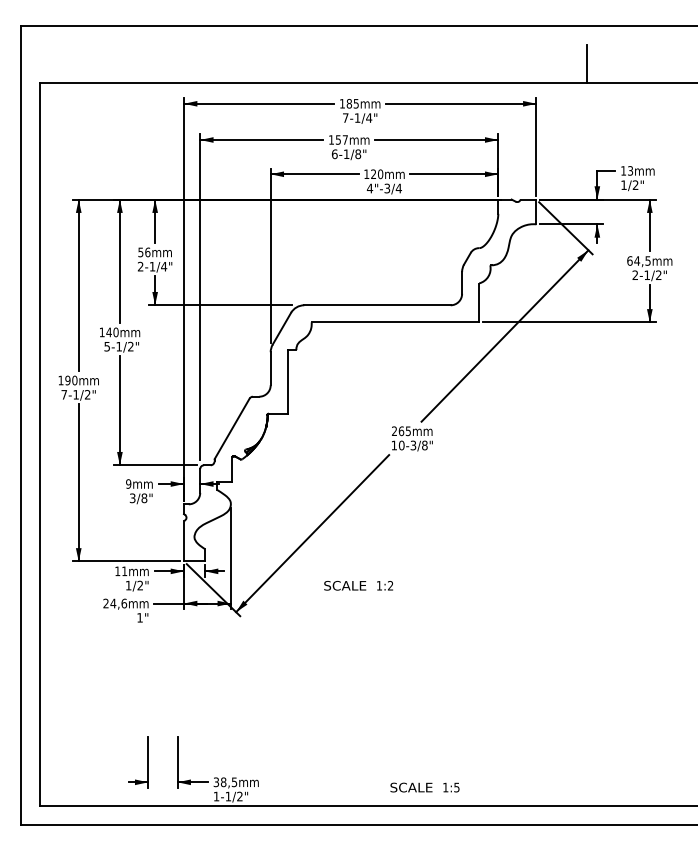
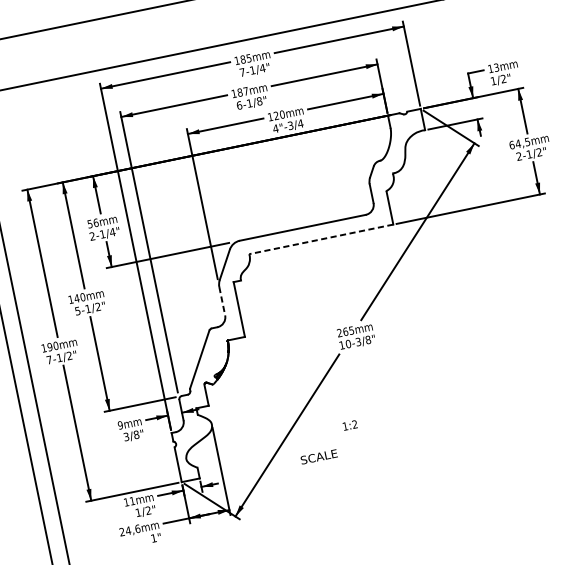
text: (338, 139) -> (240, 92), 157 -> 187
line: (395, 322) -> (321, 239), solid -> dashed
line: (270, 368) -> (222, 301), solid -> dashed
text: (345, 585) -> (319, 456), moved
text: (384, 585) -> (349, 425), moved

